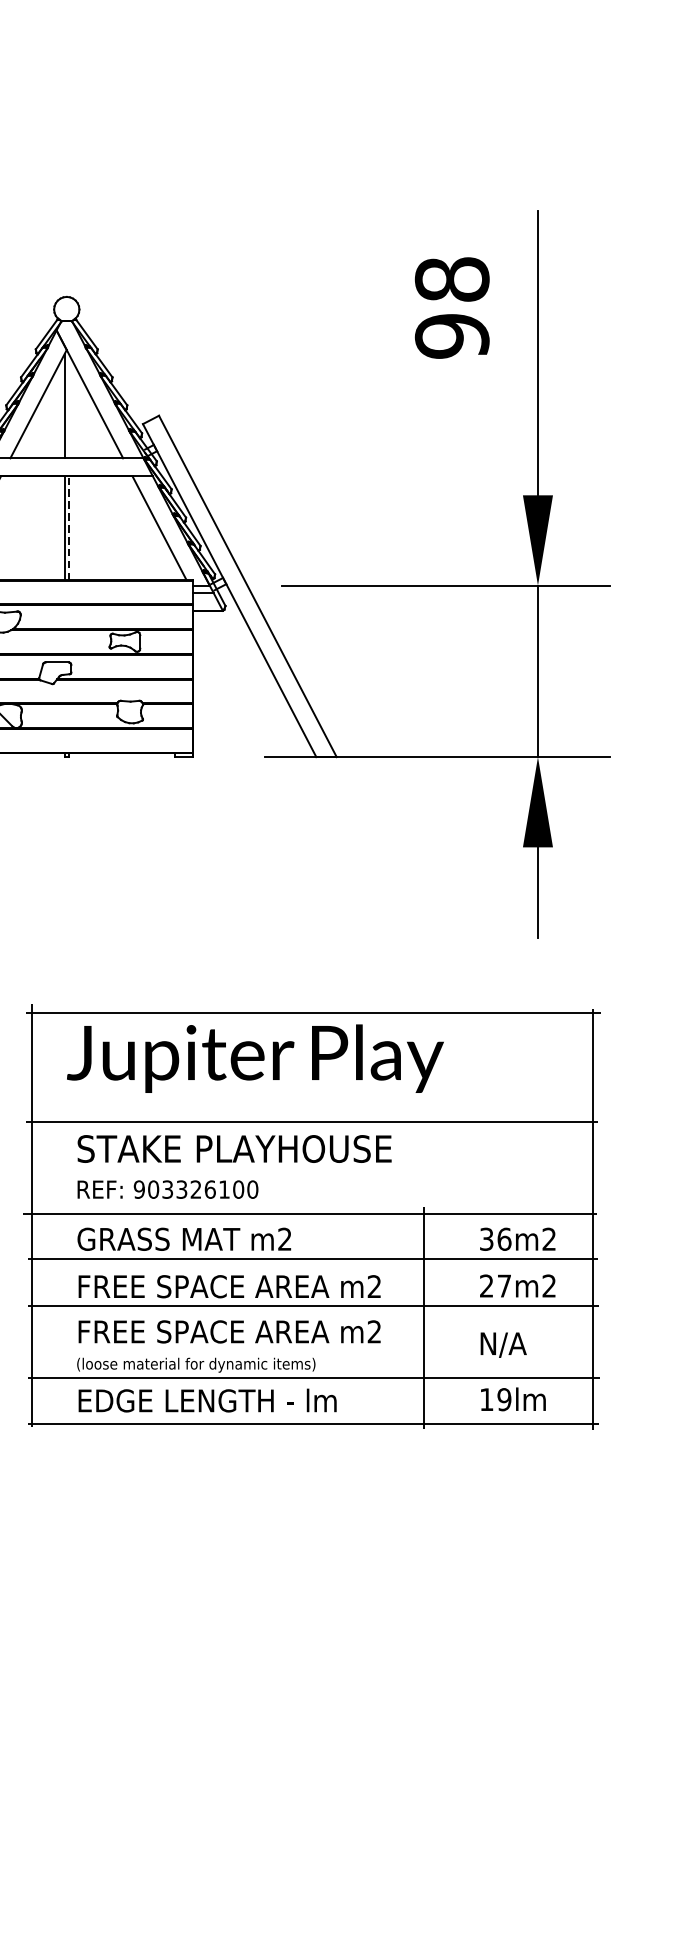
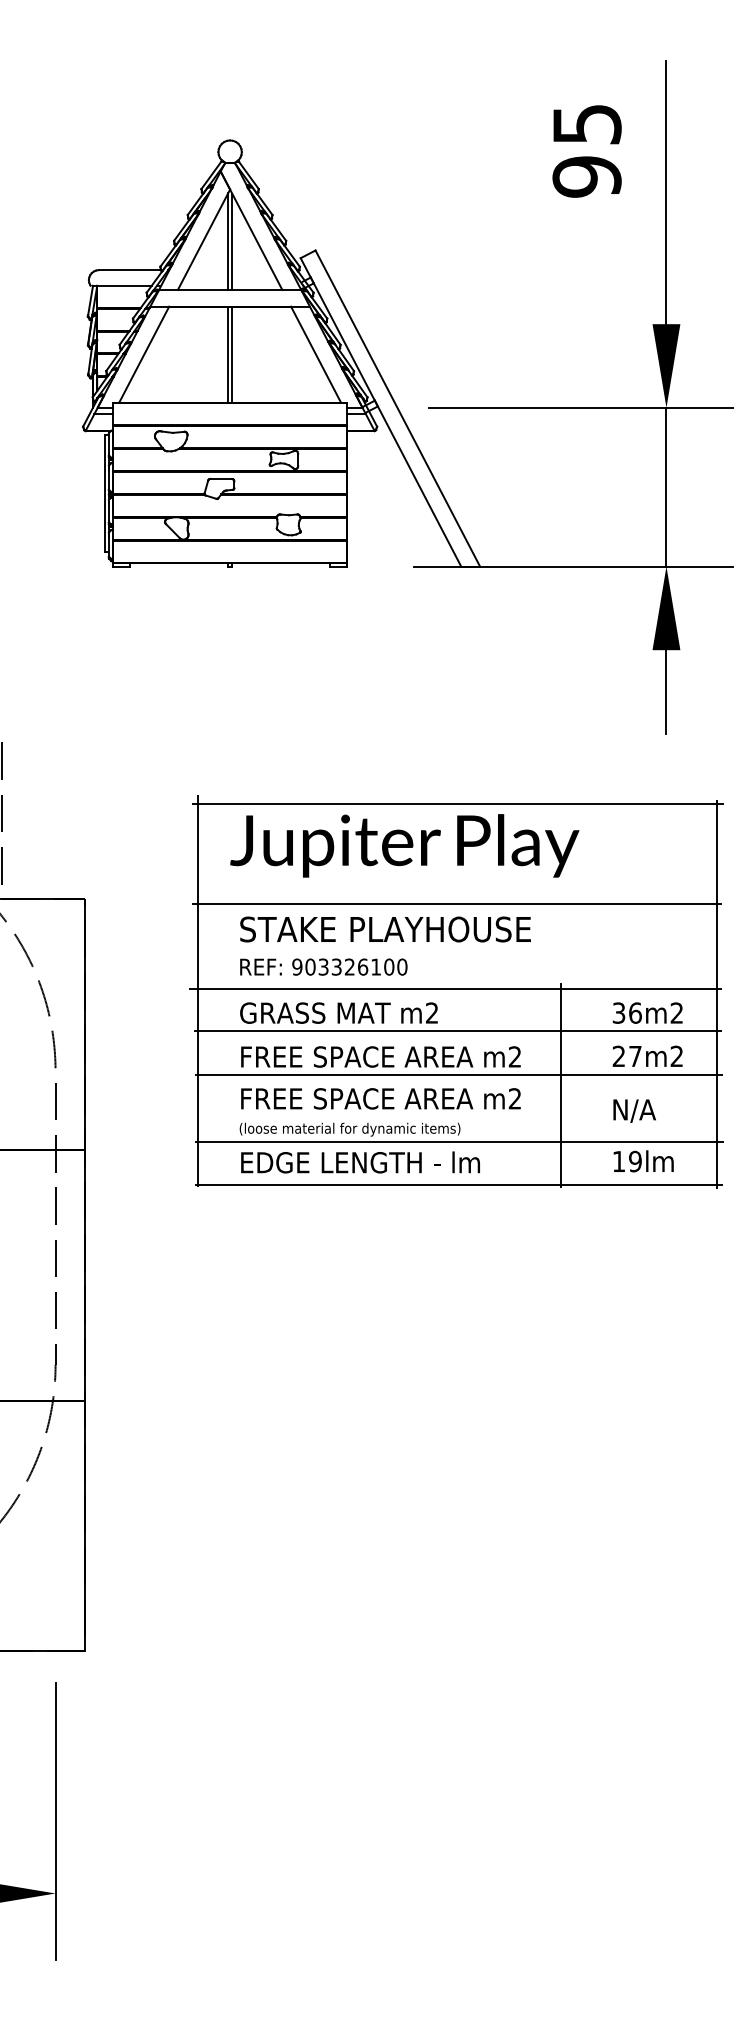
text: (451, 278) -> (586, 123), 98 -> 95
line: (69, 406) -> (232, 241), added
line: (69, 528) -> (232, 354), dashed -> solid

